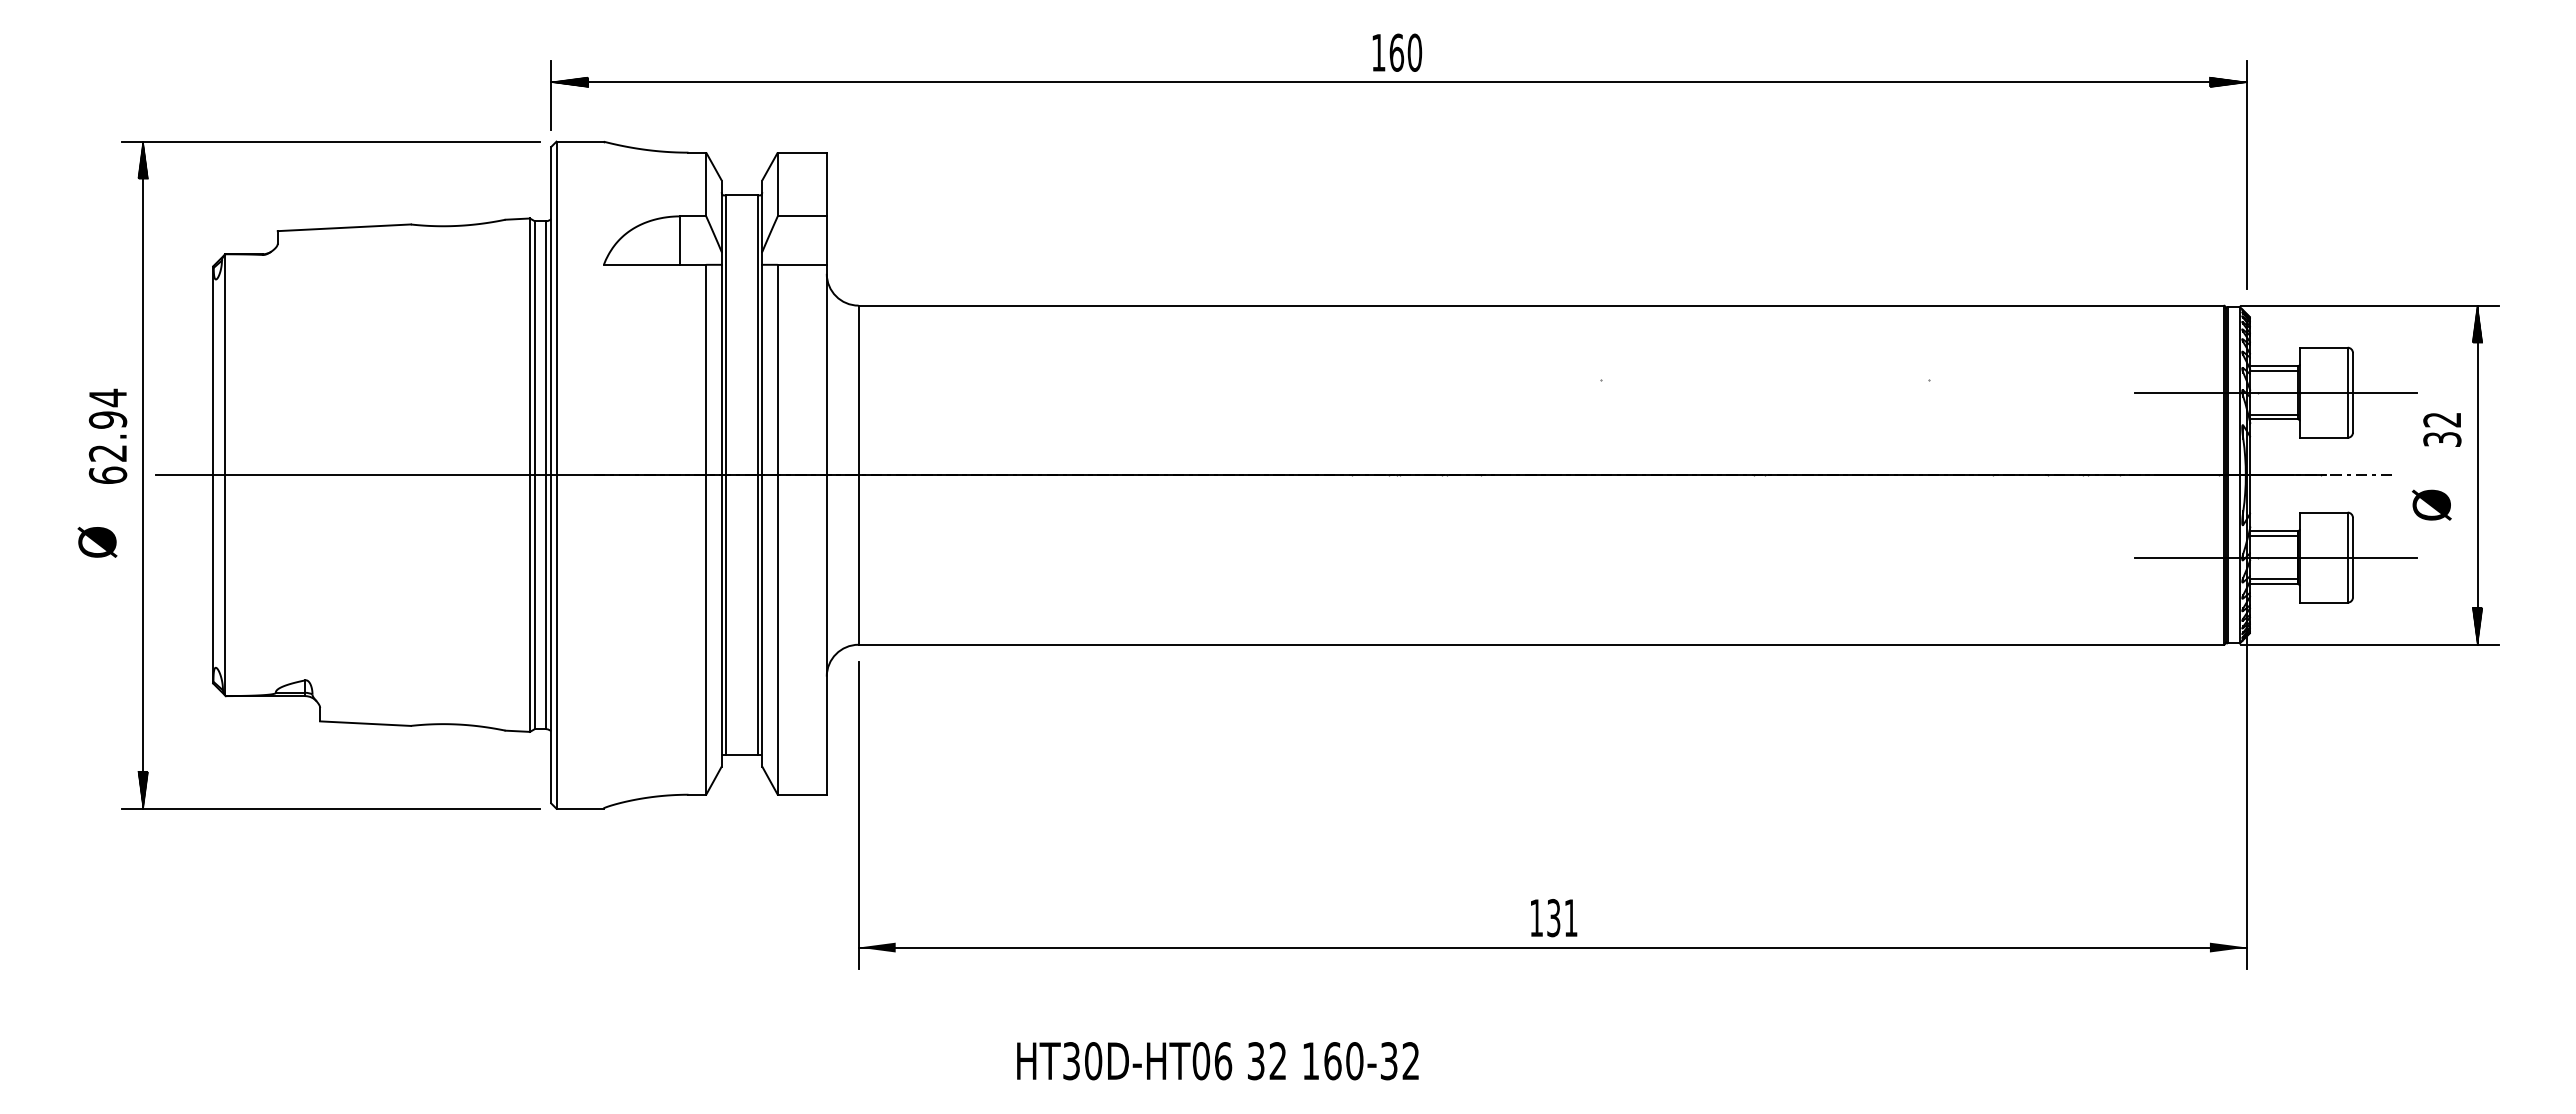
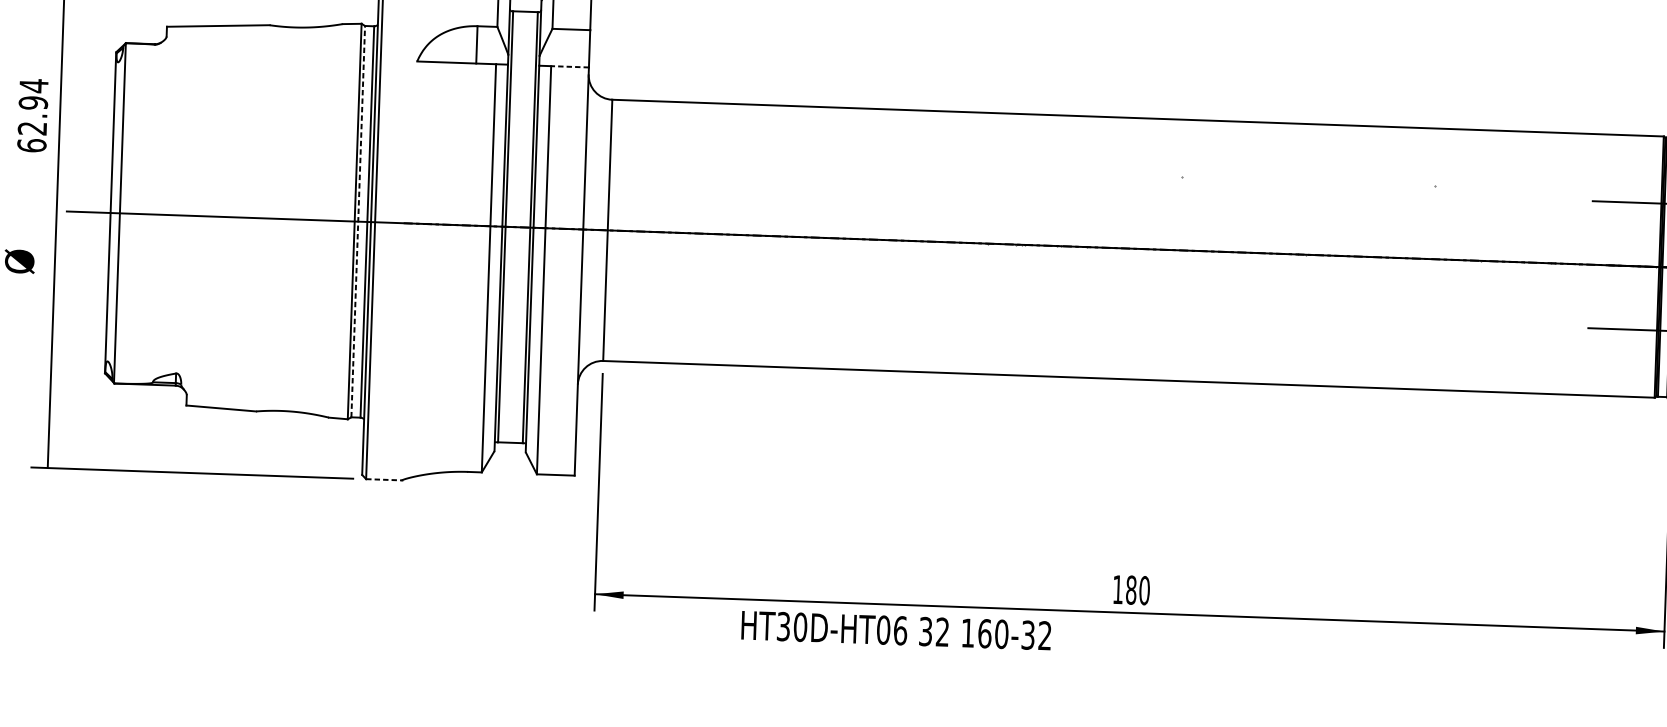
line: (802, 264) -> (570, 66), solid -> dashed
text: (107, 435) -> (32, 114), moved
line: (534, 474) -> (358, 221), solid -> dashed
hatch: (143, 789) -> (48, 453), removed
line: (580, 808) -> (384, 479), solid -> dashed
text: (1562, 918) -> (1138, 590), 131 -> 180
text: (1217, 1061) -> (896, 630), moved

